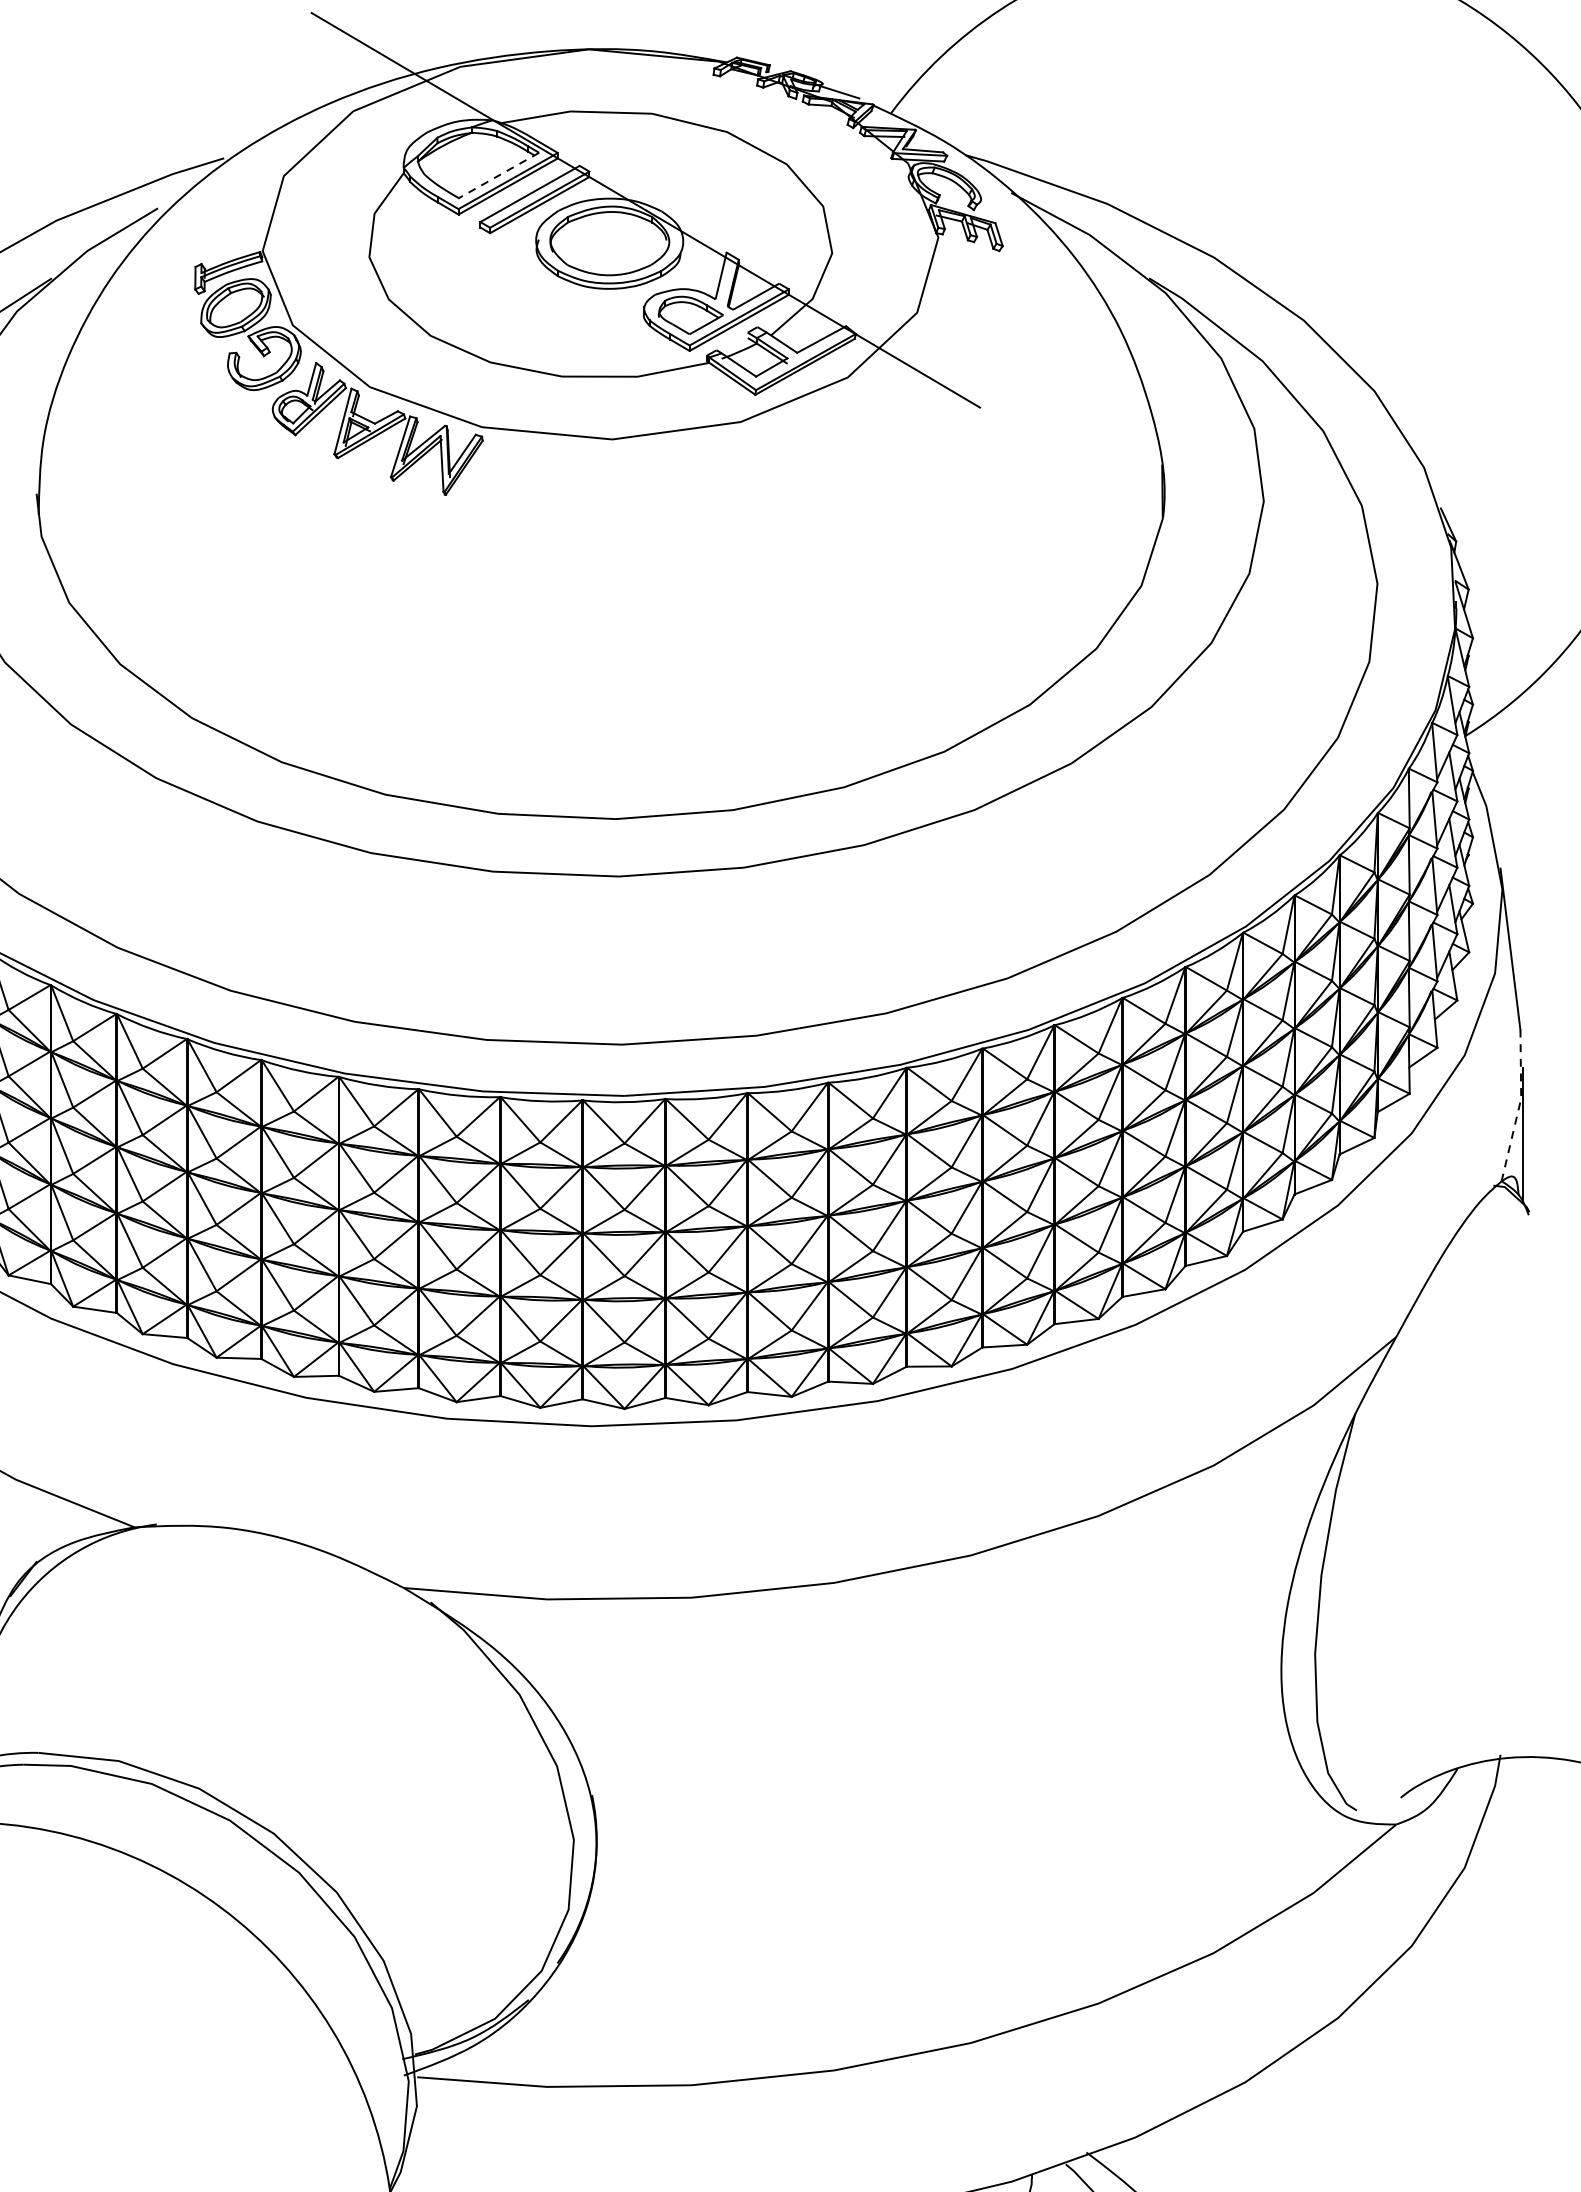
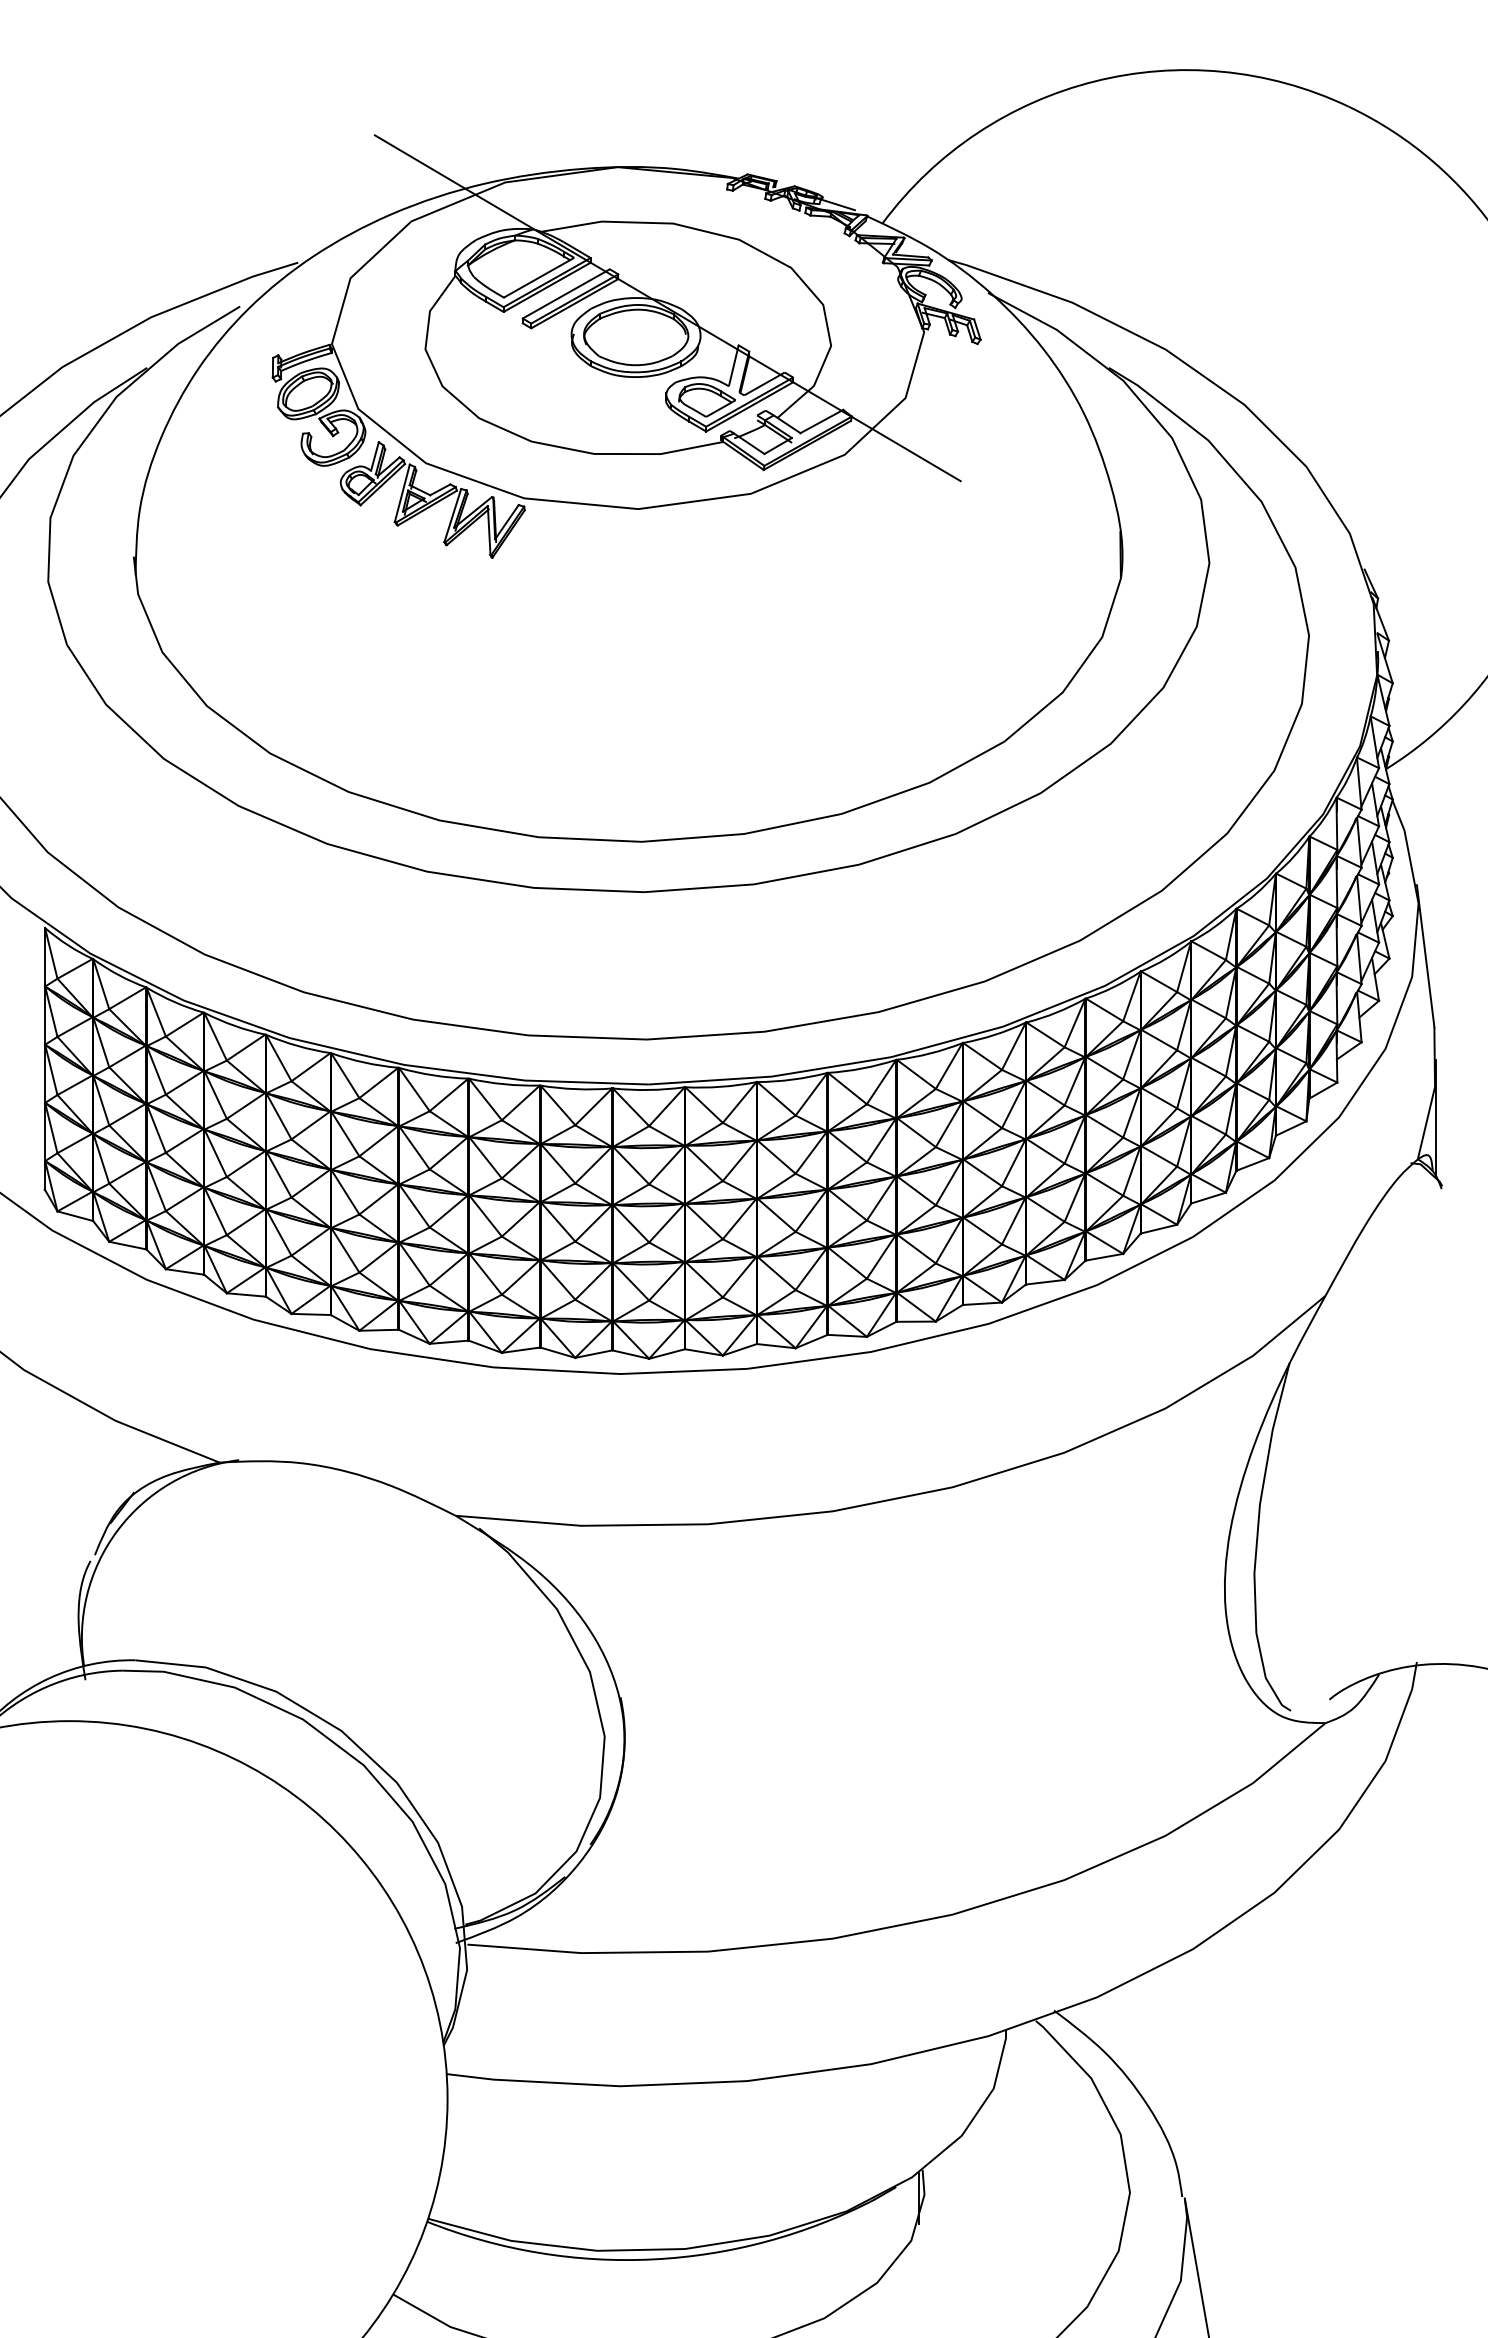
line: (498, 176) -> (538, 278), dashed -> solid
line: (1519, 1105) -> (1433, 1092), dashed -> solid

